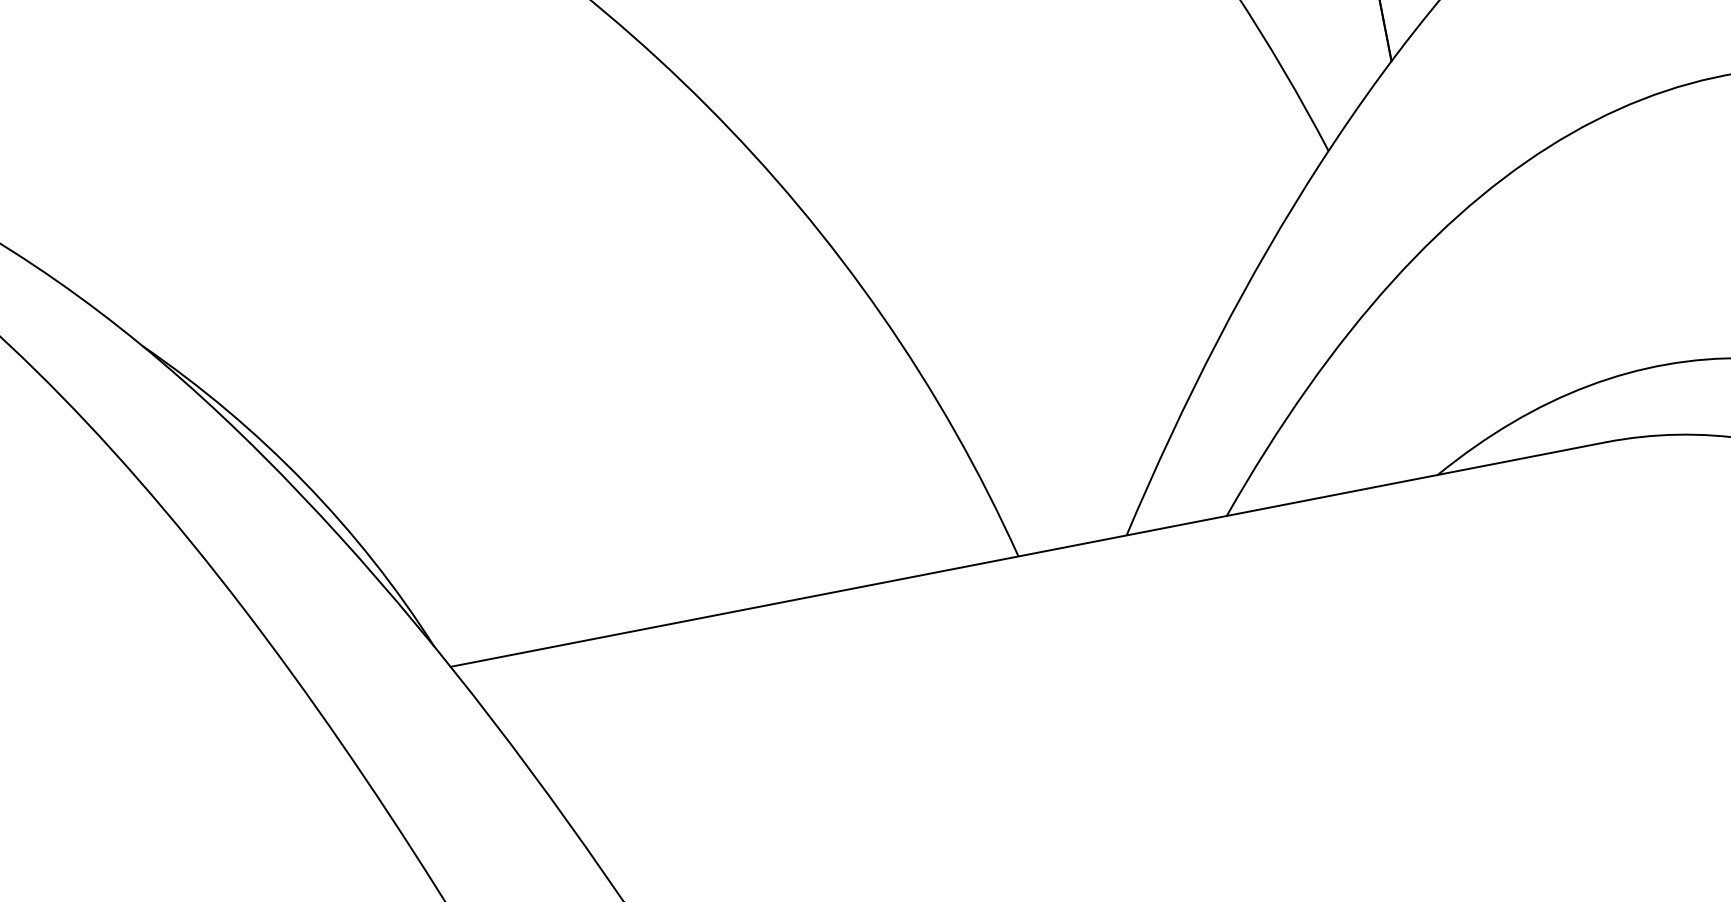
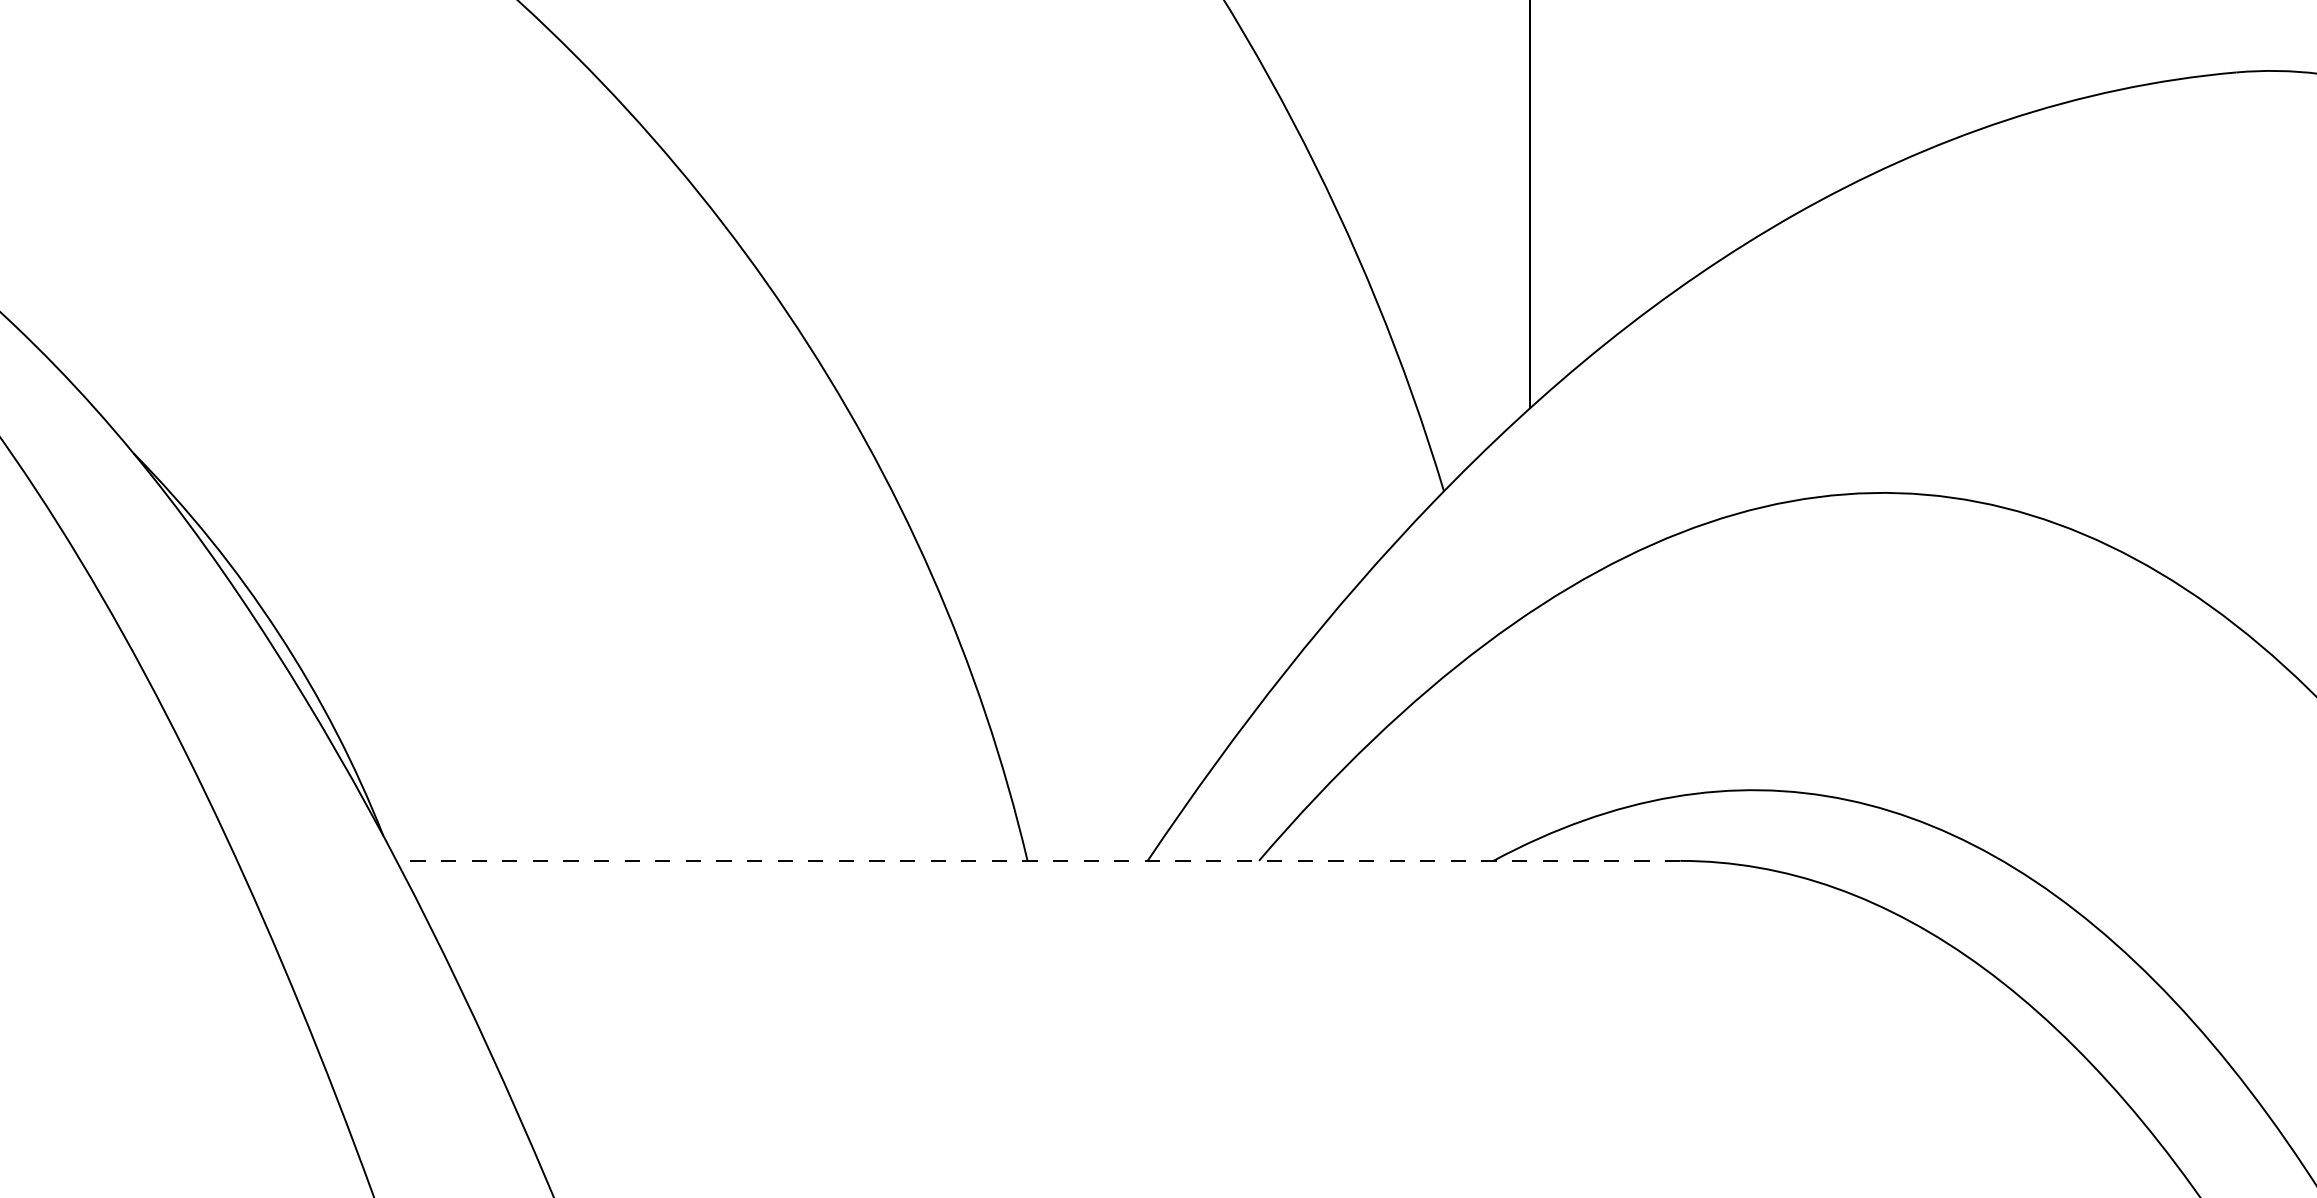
line: (1028, 554) -> (1038, 860), solid -> dashed

